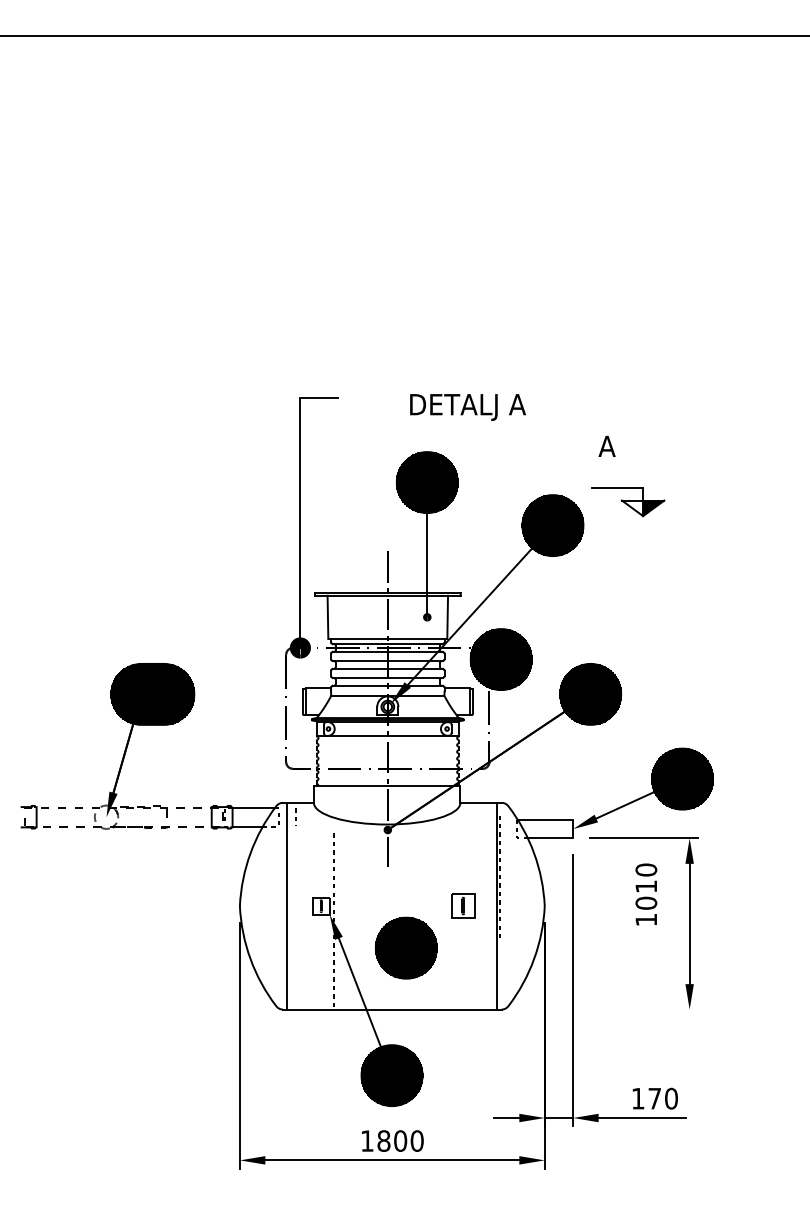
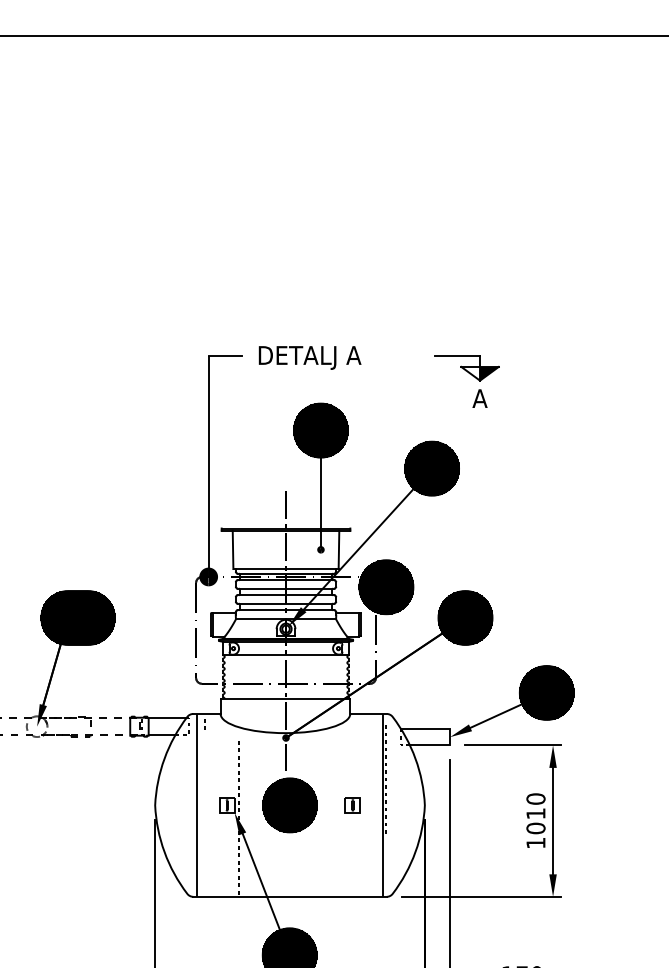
text: (467, 407) -> (309, 358), moved
part: (628, 502) -> (467, 368), moved
text: (646, 894) -> (536, 820), moved
part: (463, 906) -> (352, 805), size x0.71
part: (406, 947) -> (290, 804), moved
line: (608, 1009) -> (481, 896), added

